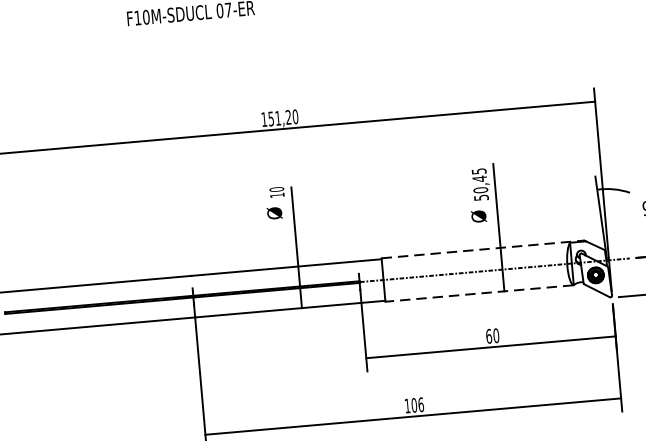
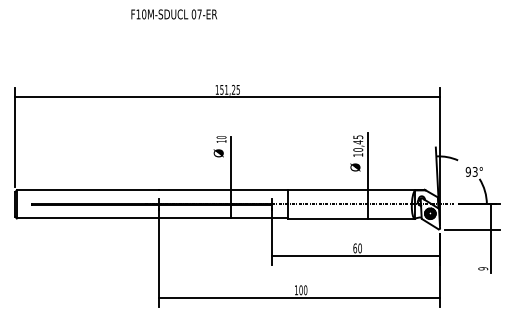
text: (295, 116) -> (238, 89), 151,20 -> 151,25
text: (481, 196) -> (358, 154), 50,45 -> 10,45
line: (483, 249) -> (356, 189), dashed -> solid
line: (478, 294) -> (350, 219), dashed -> solid
text: (420, 403) -> (305, 289), 106 -> 100

